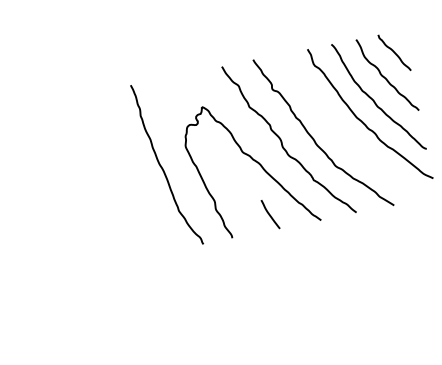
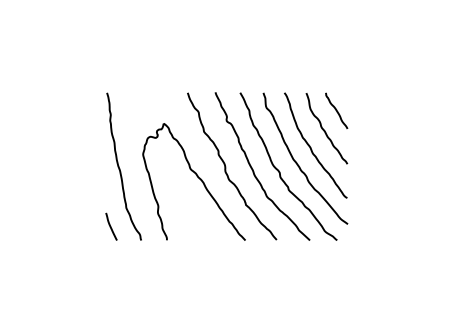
curve: (344, 134) -> (280, 171), added
curve: (270, 214) -> (111, 226), moved

